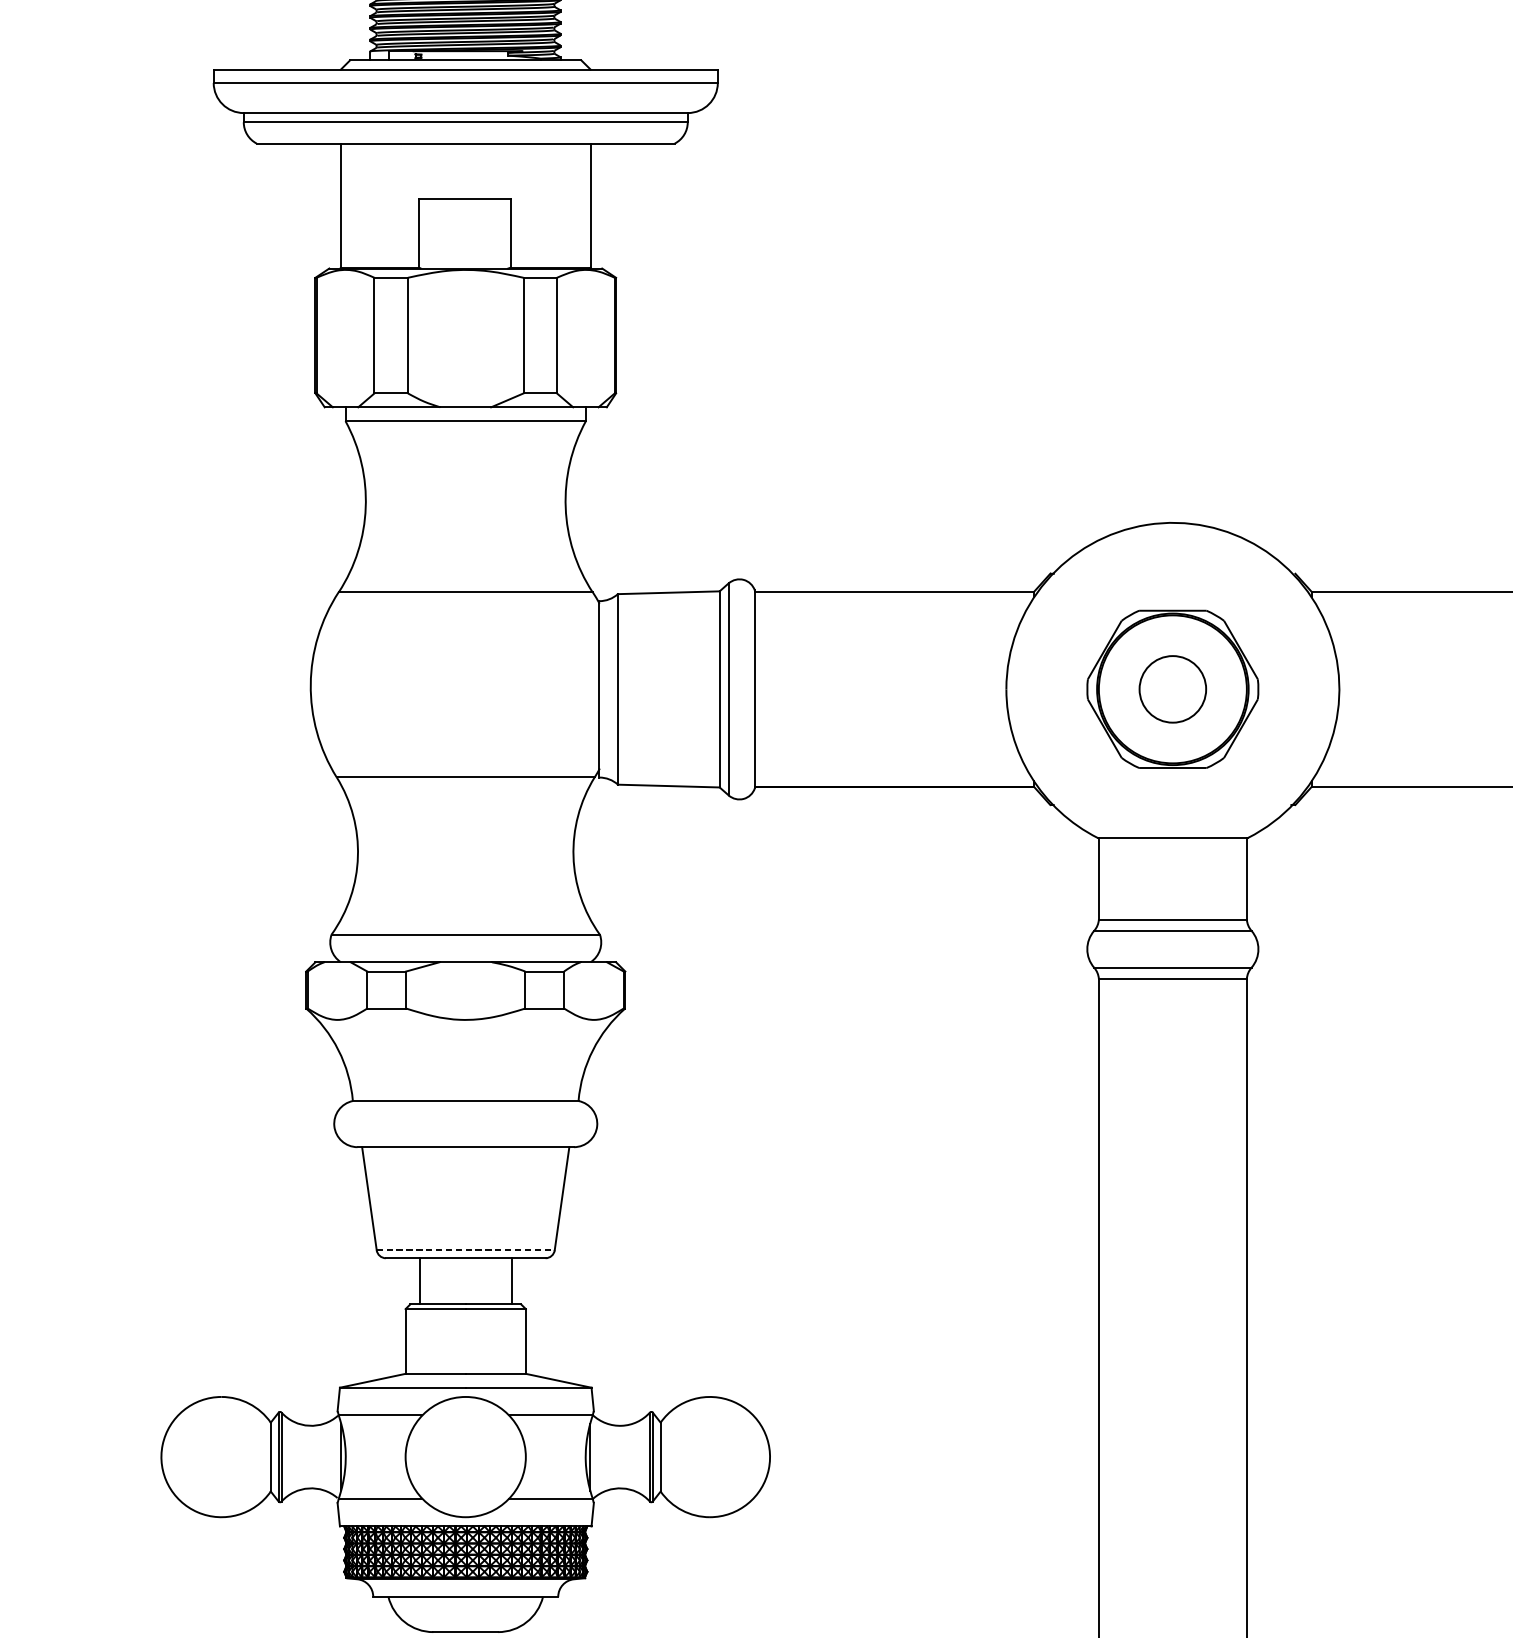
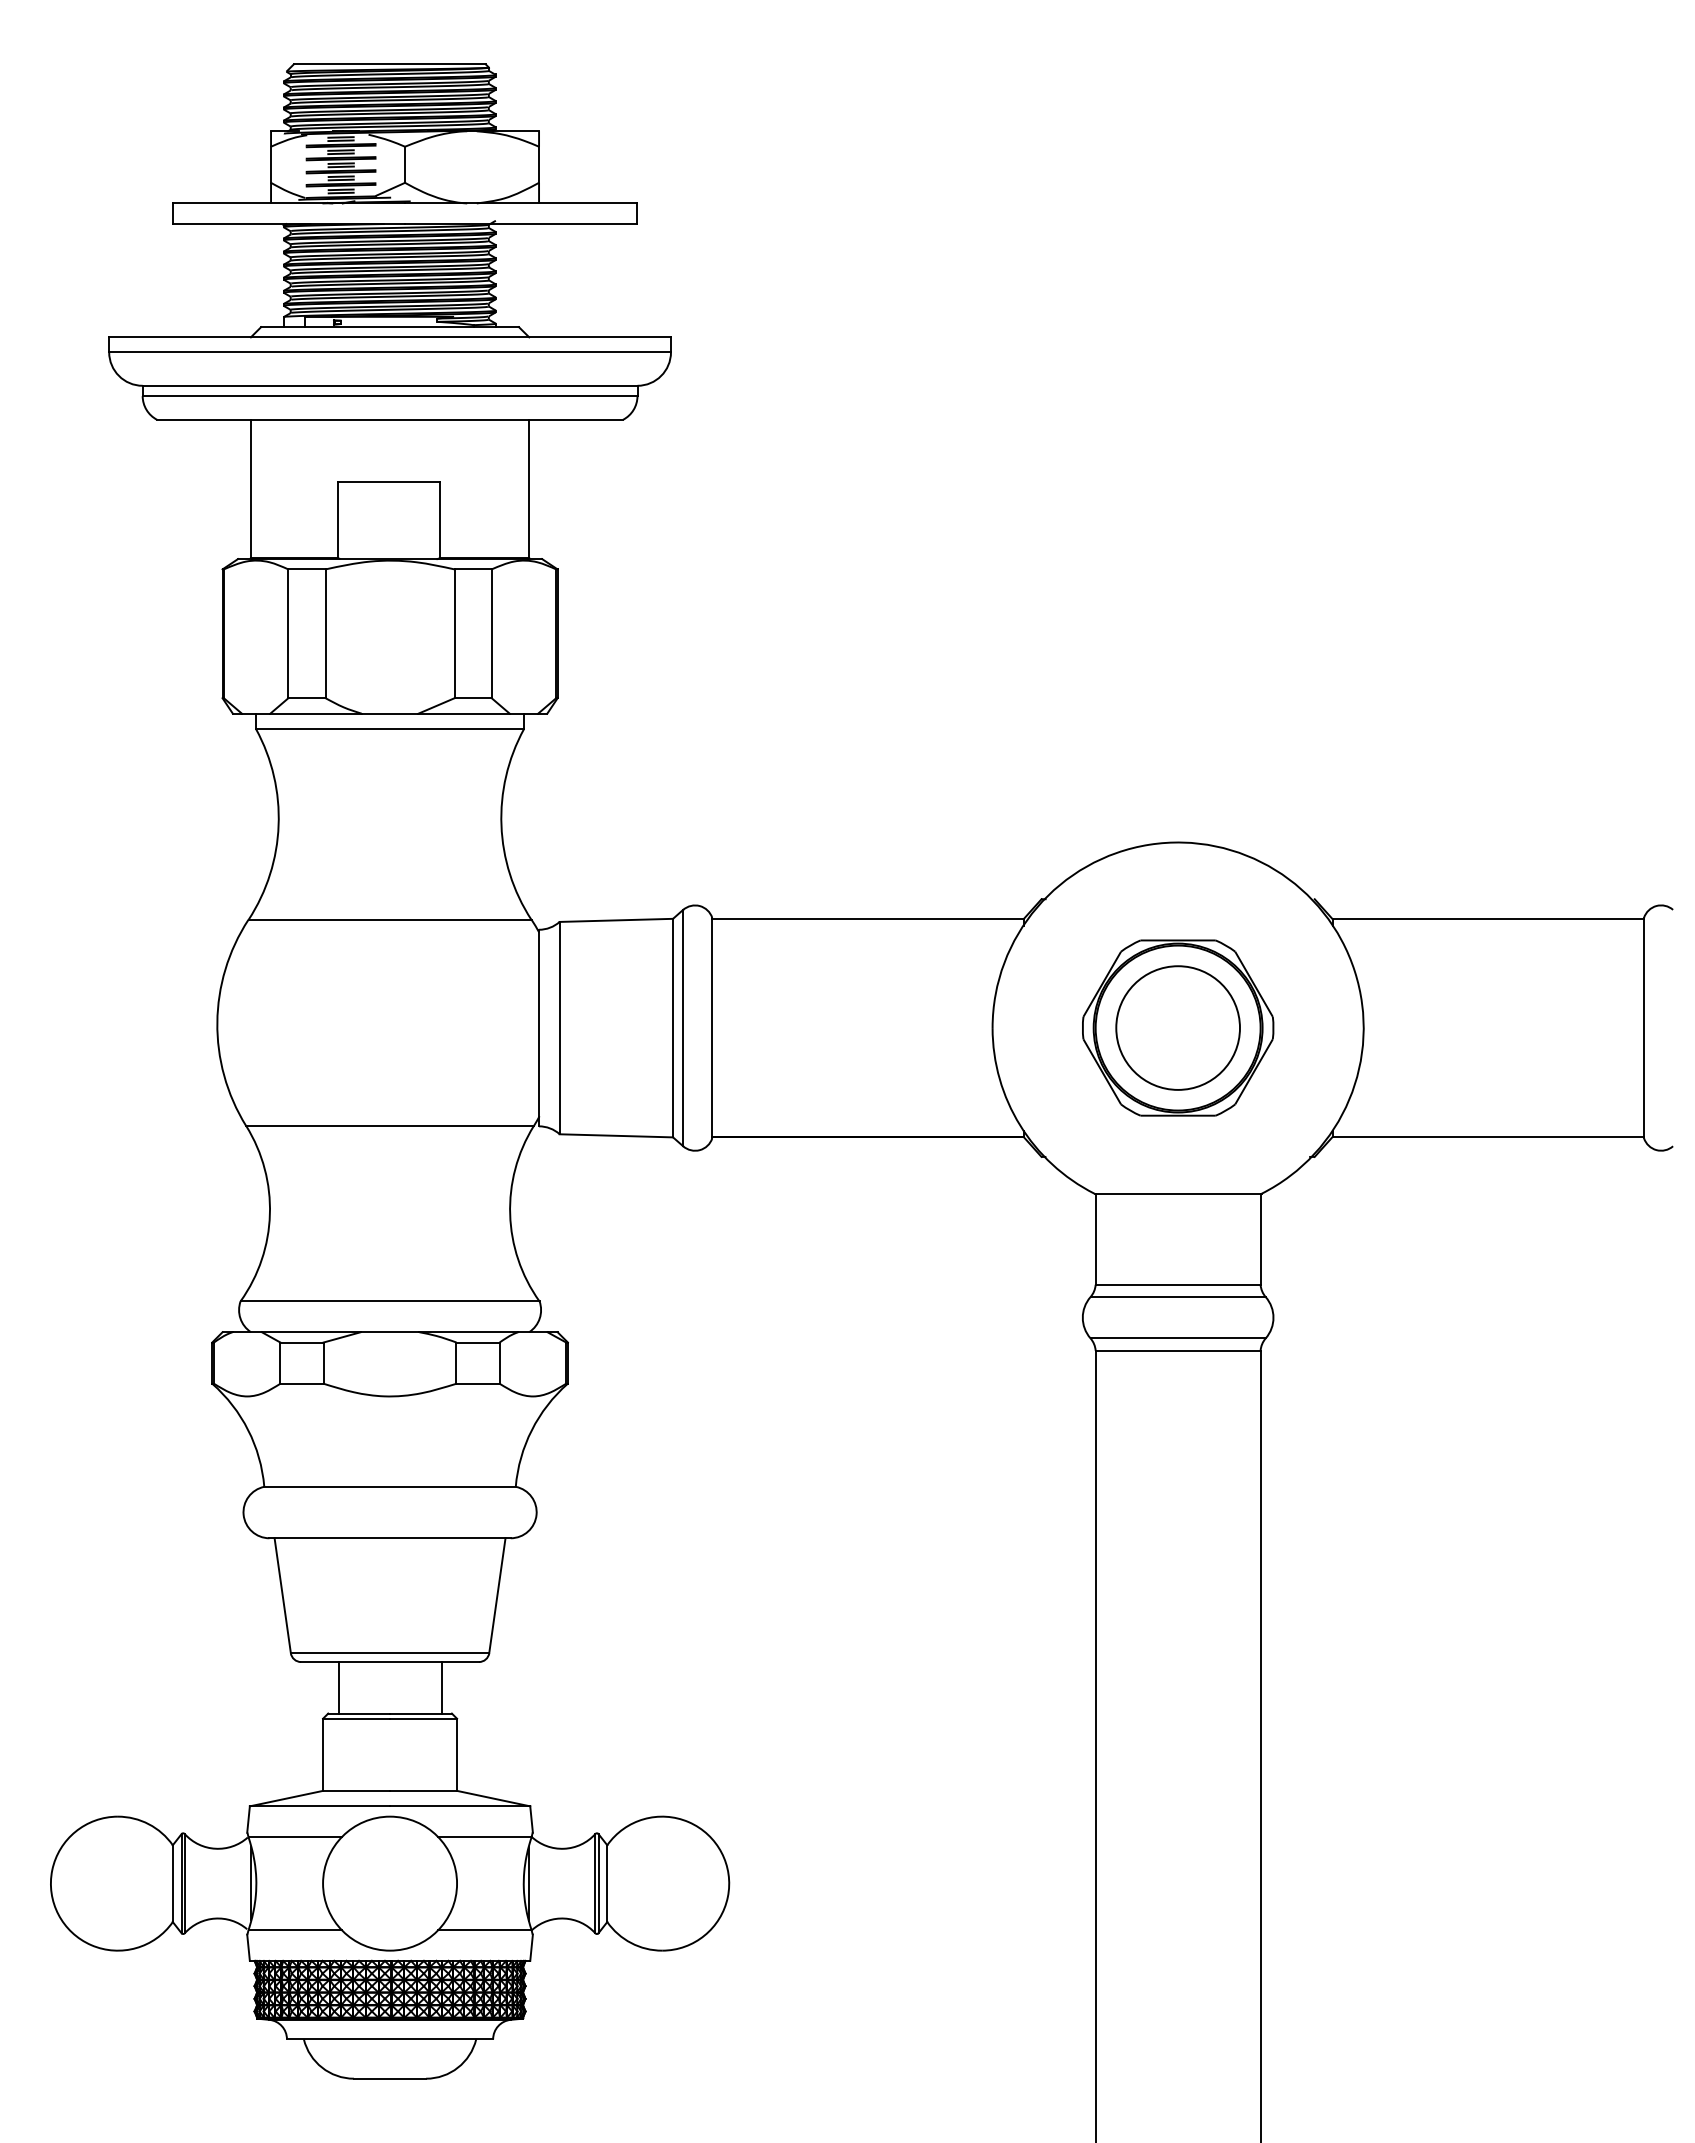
circle: (1172, 688) -> (1177, 1027), size x1.67
line: (466, 1250) -> (390, 1653), dashed -> solid

